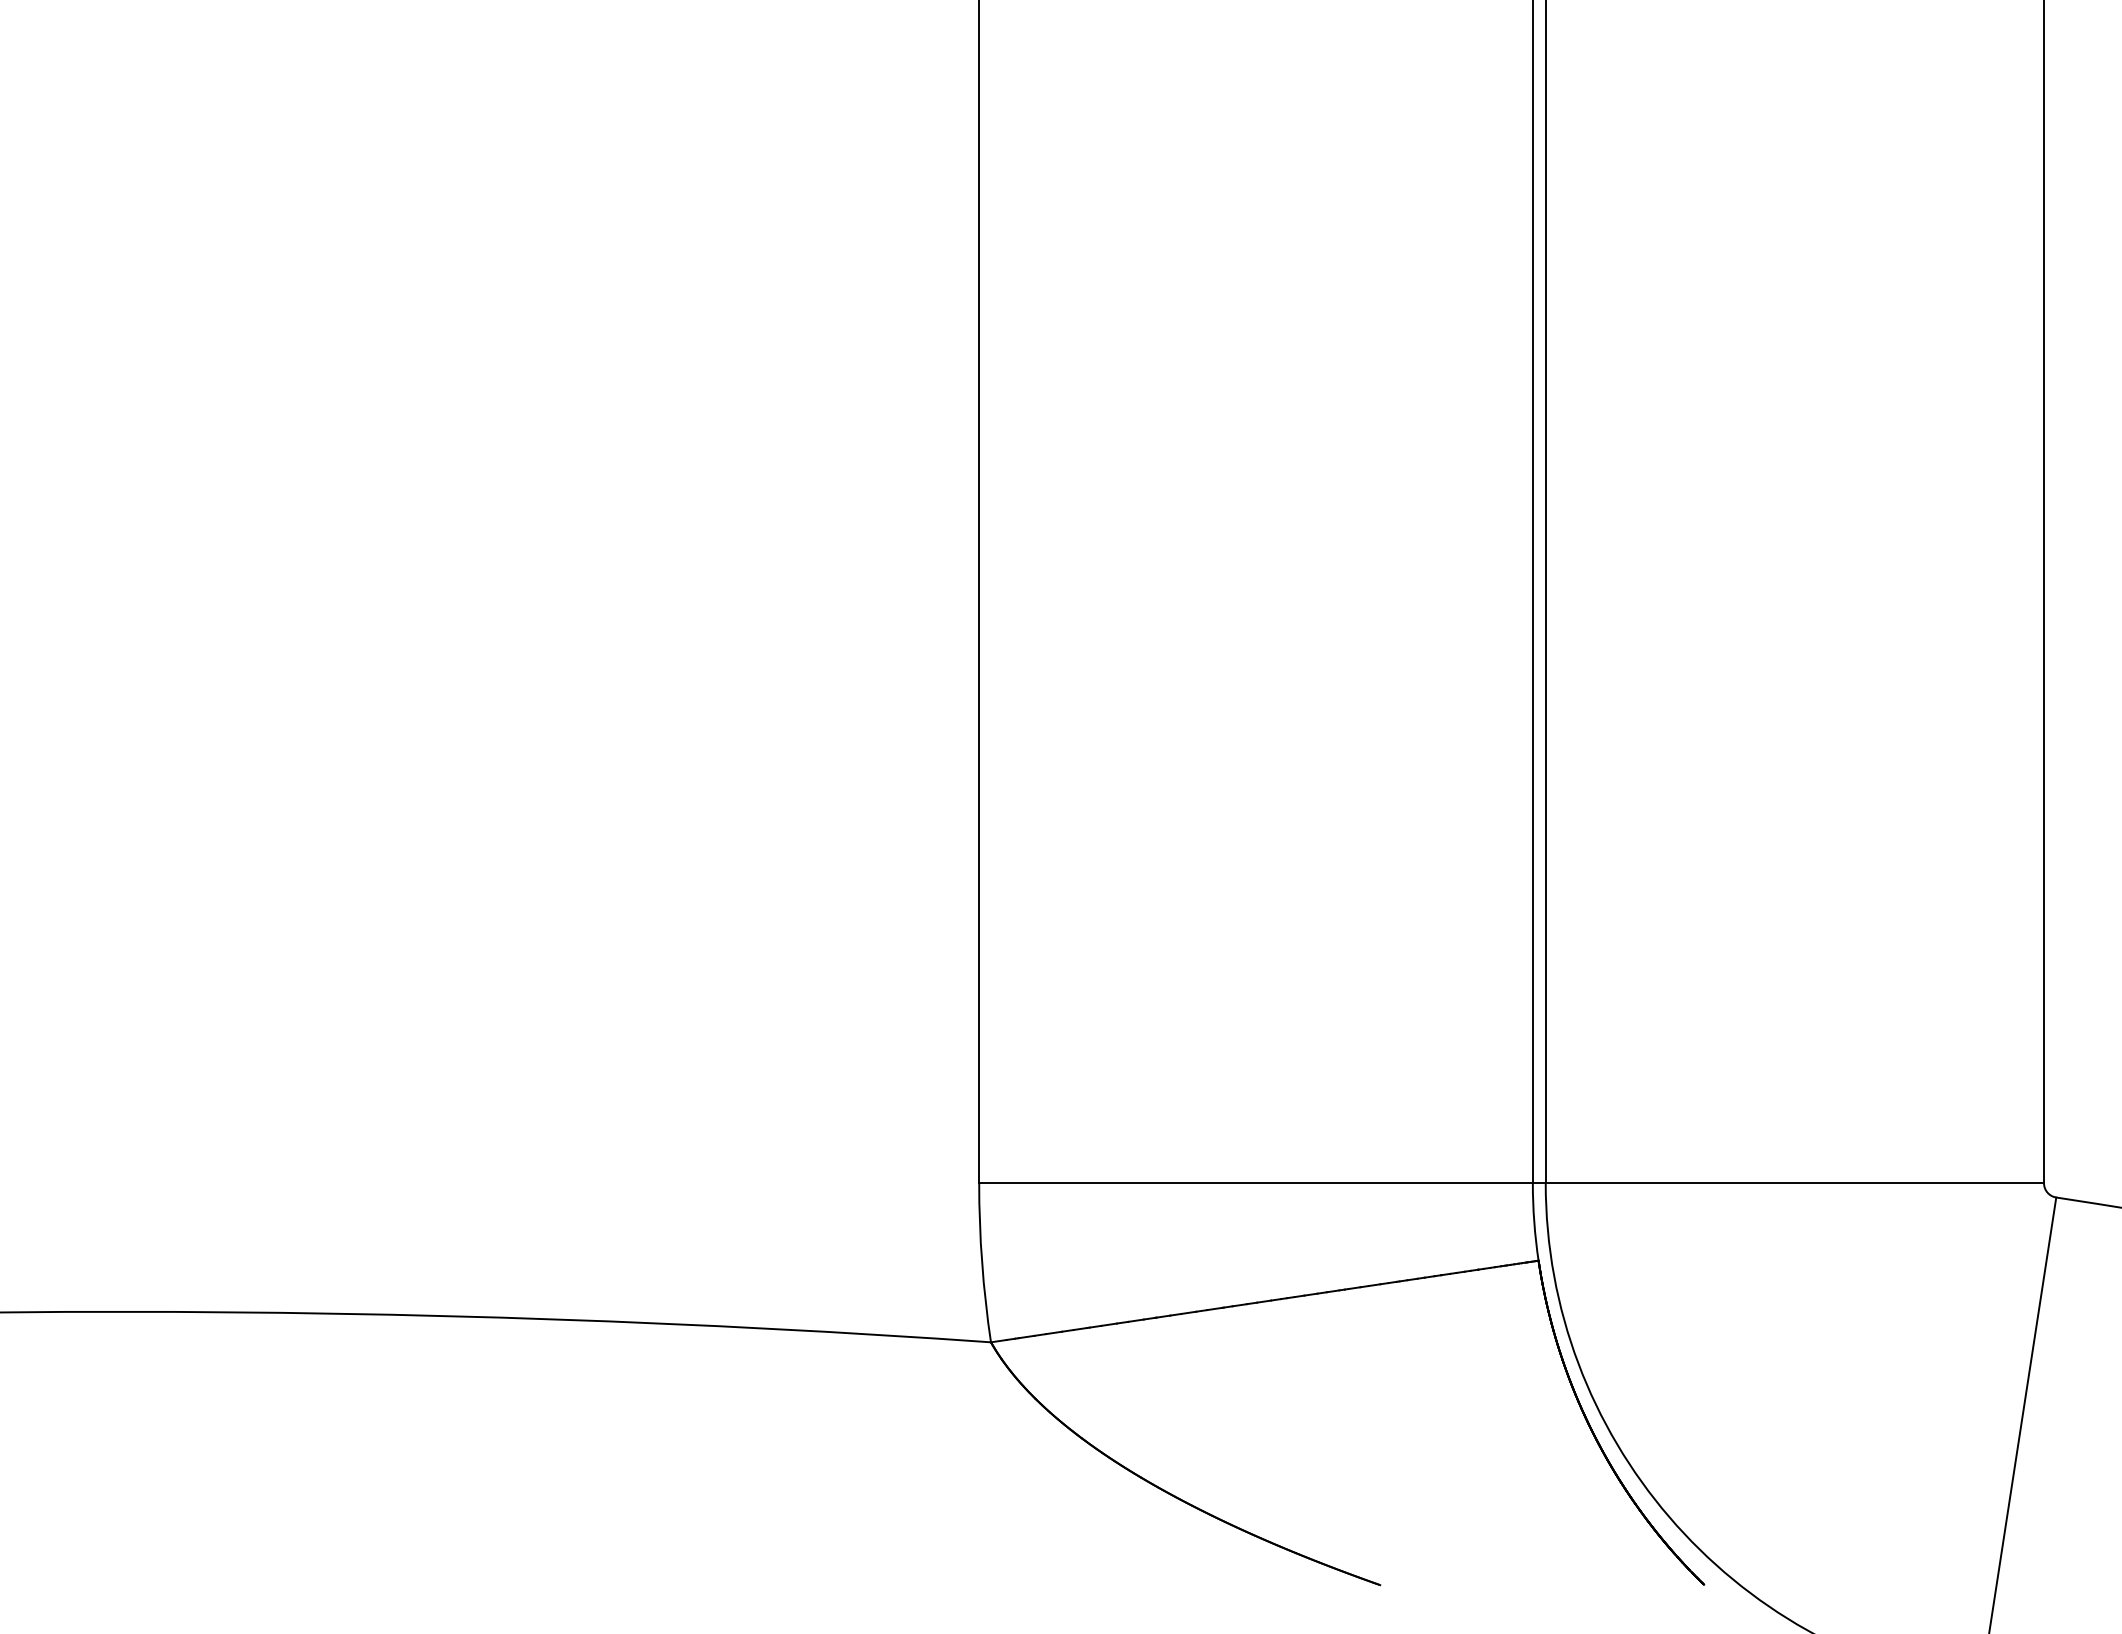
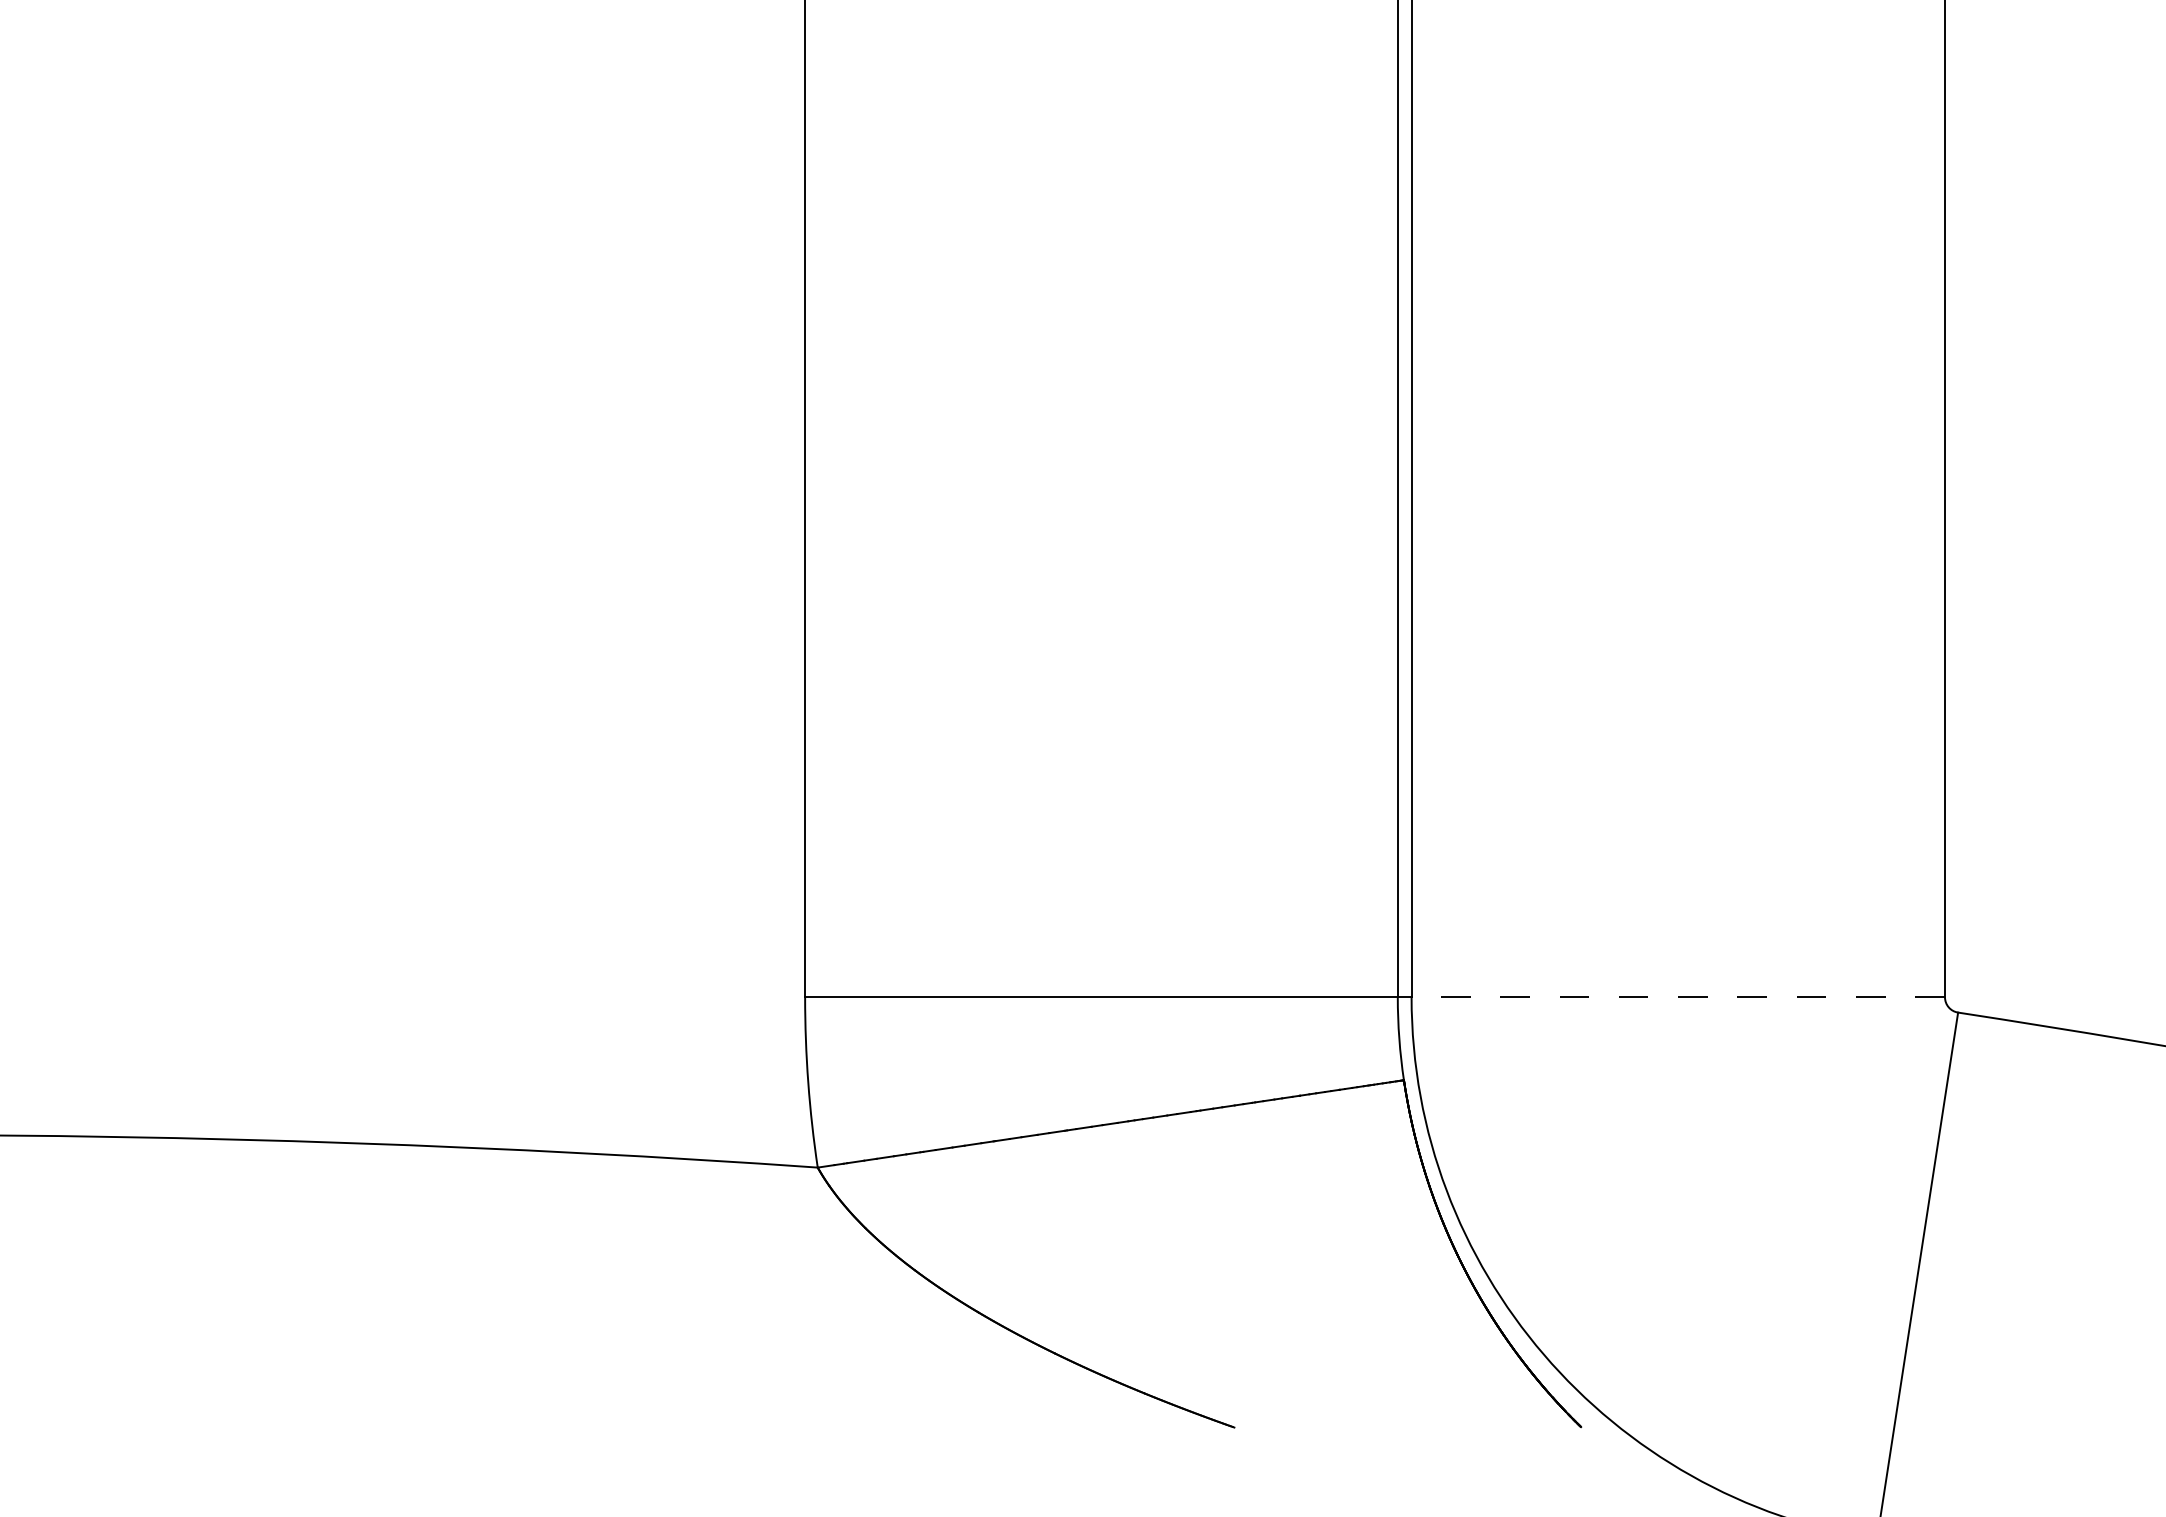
line: (1794, 1183) -> (1677, 997), solid -> dashed

